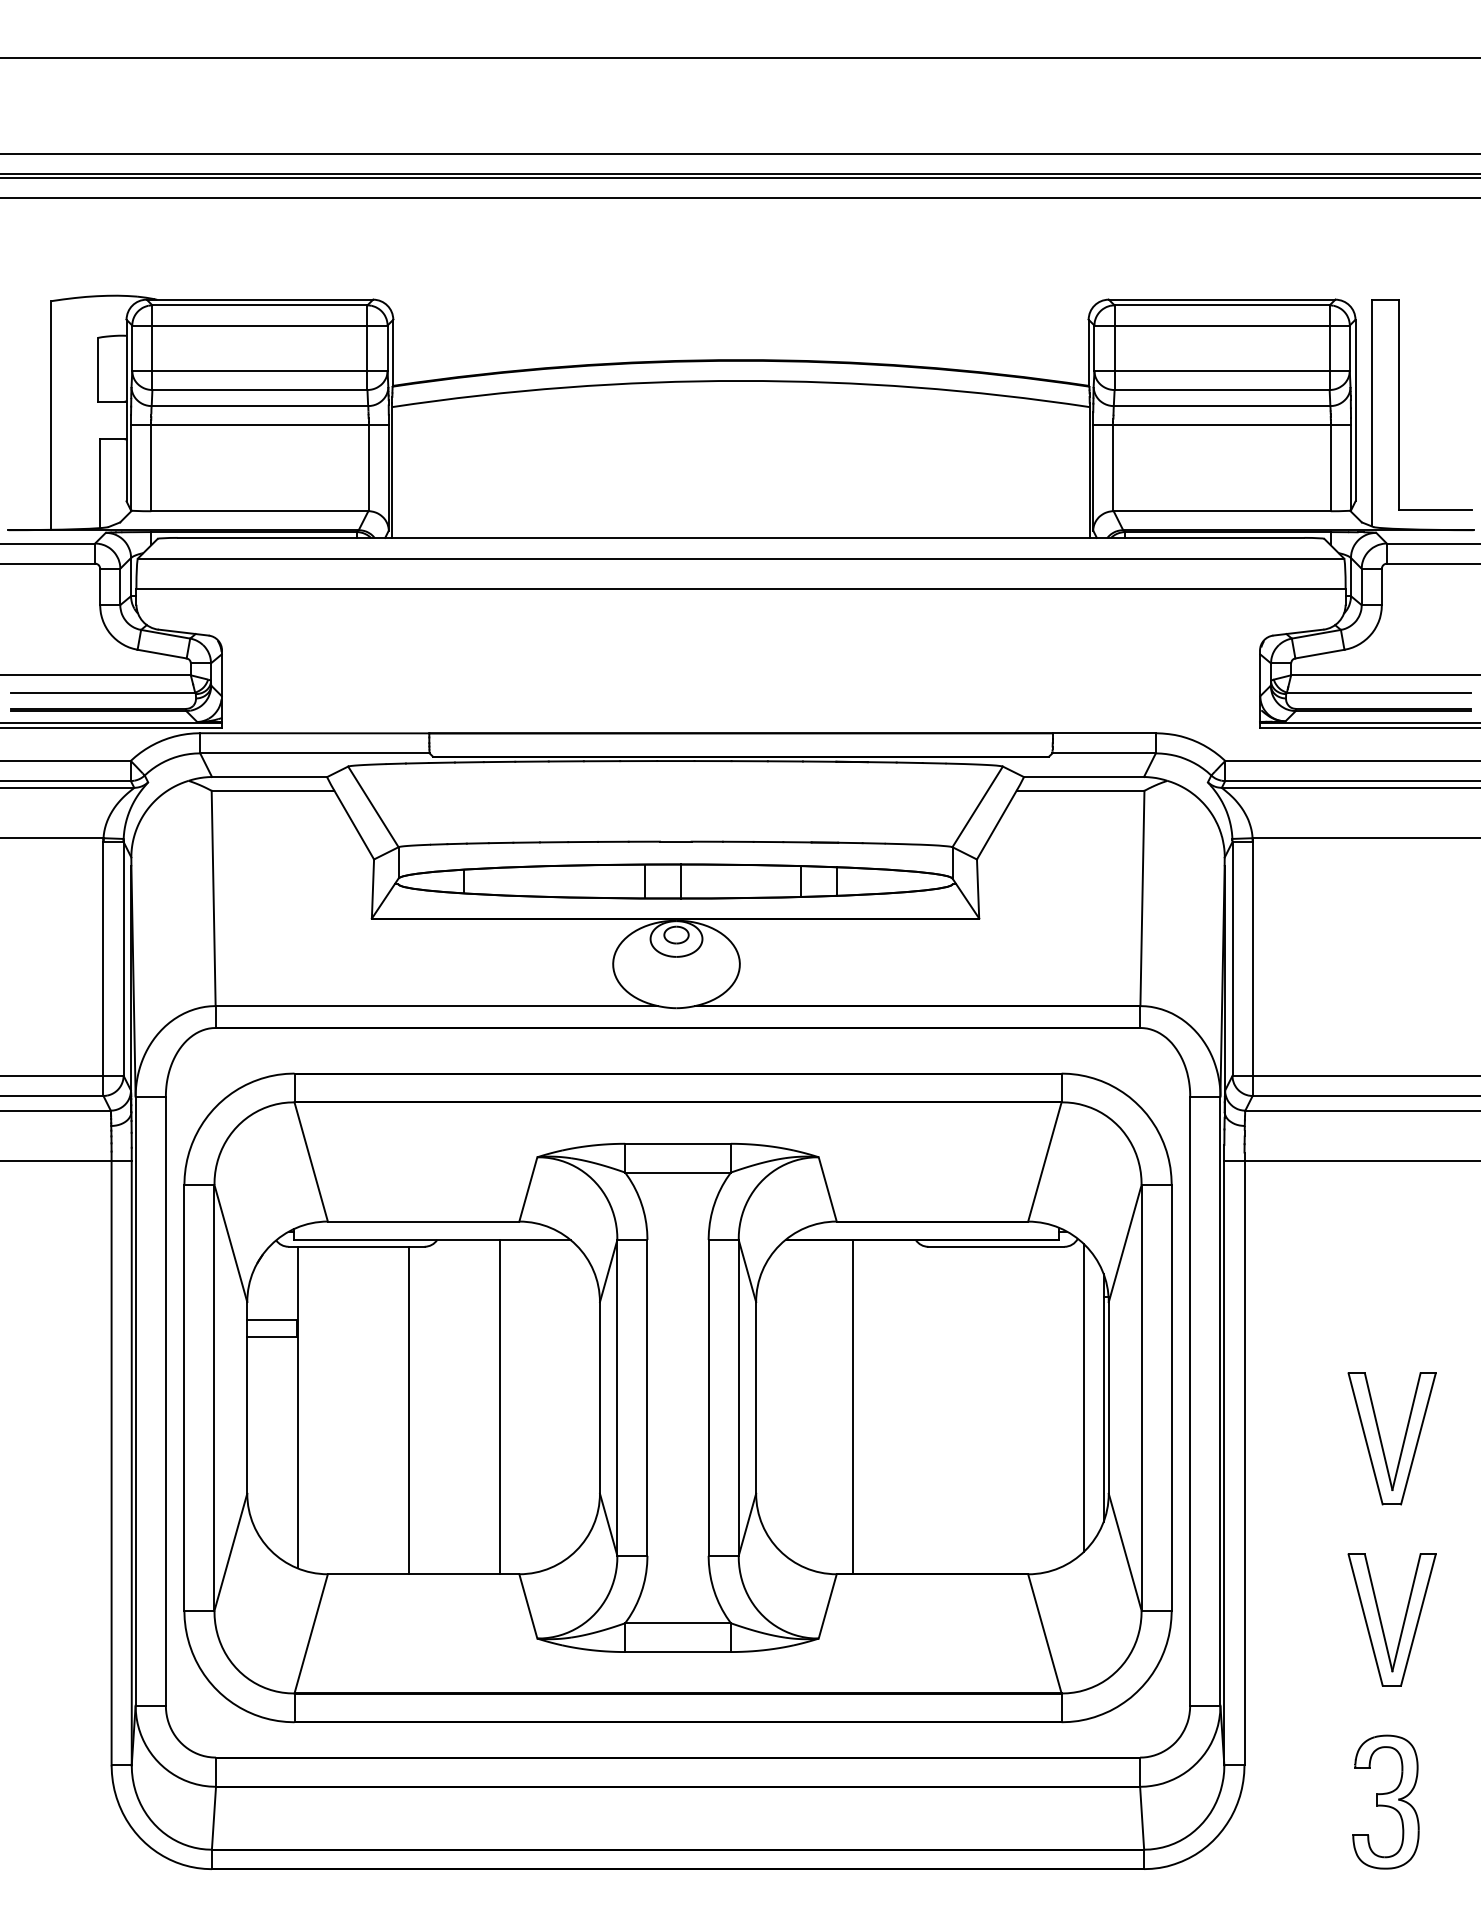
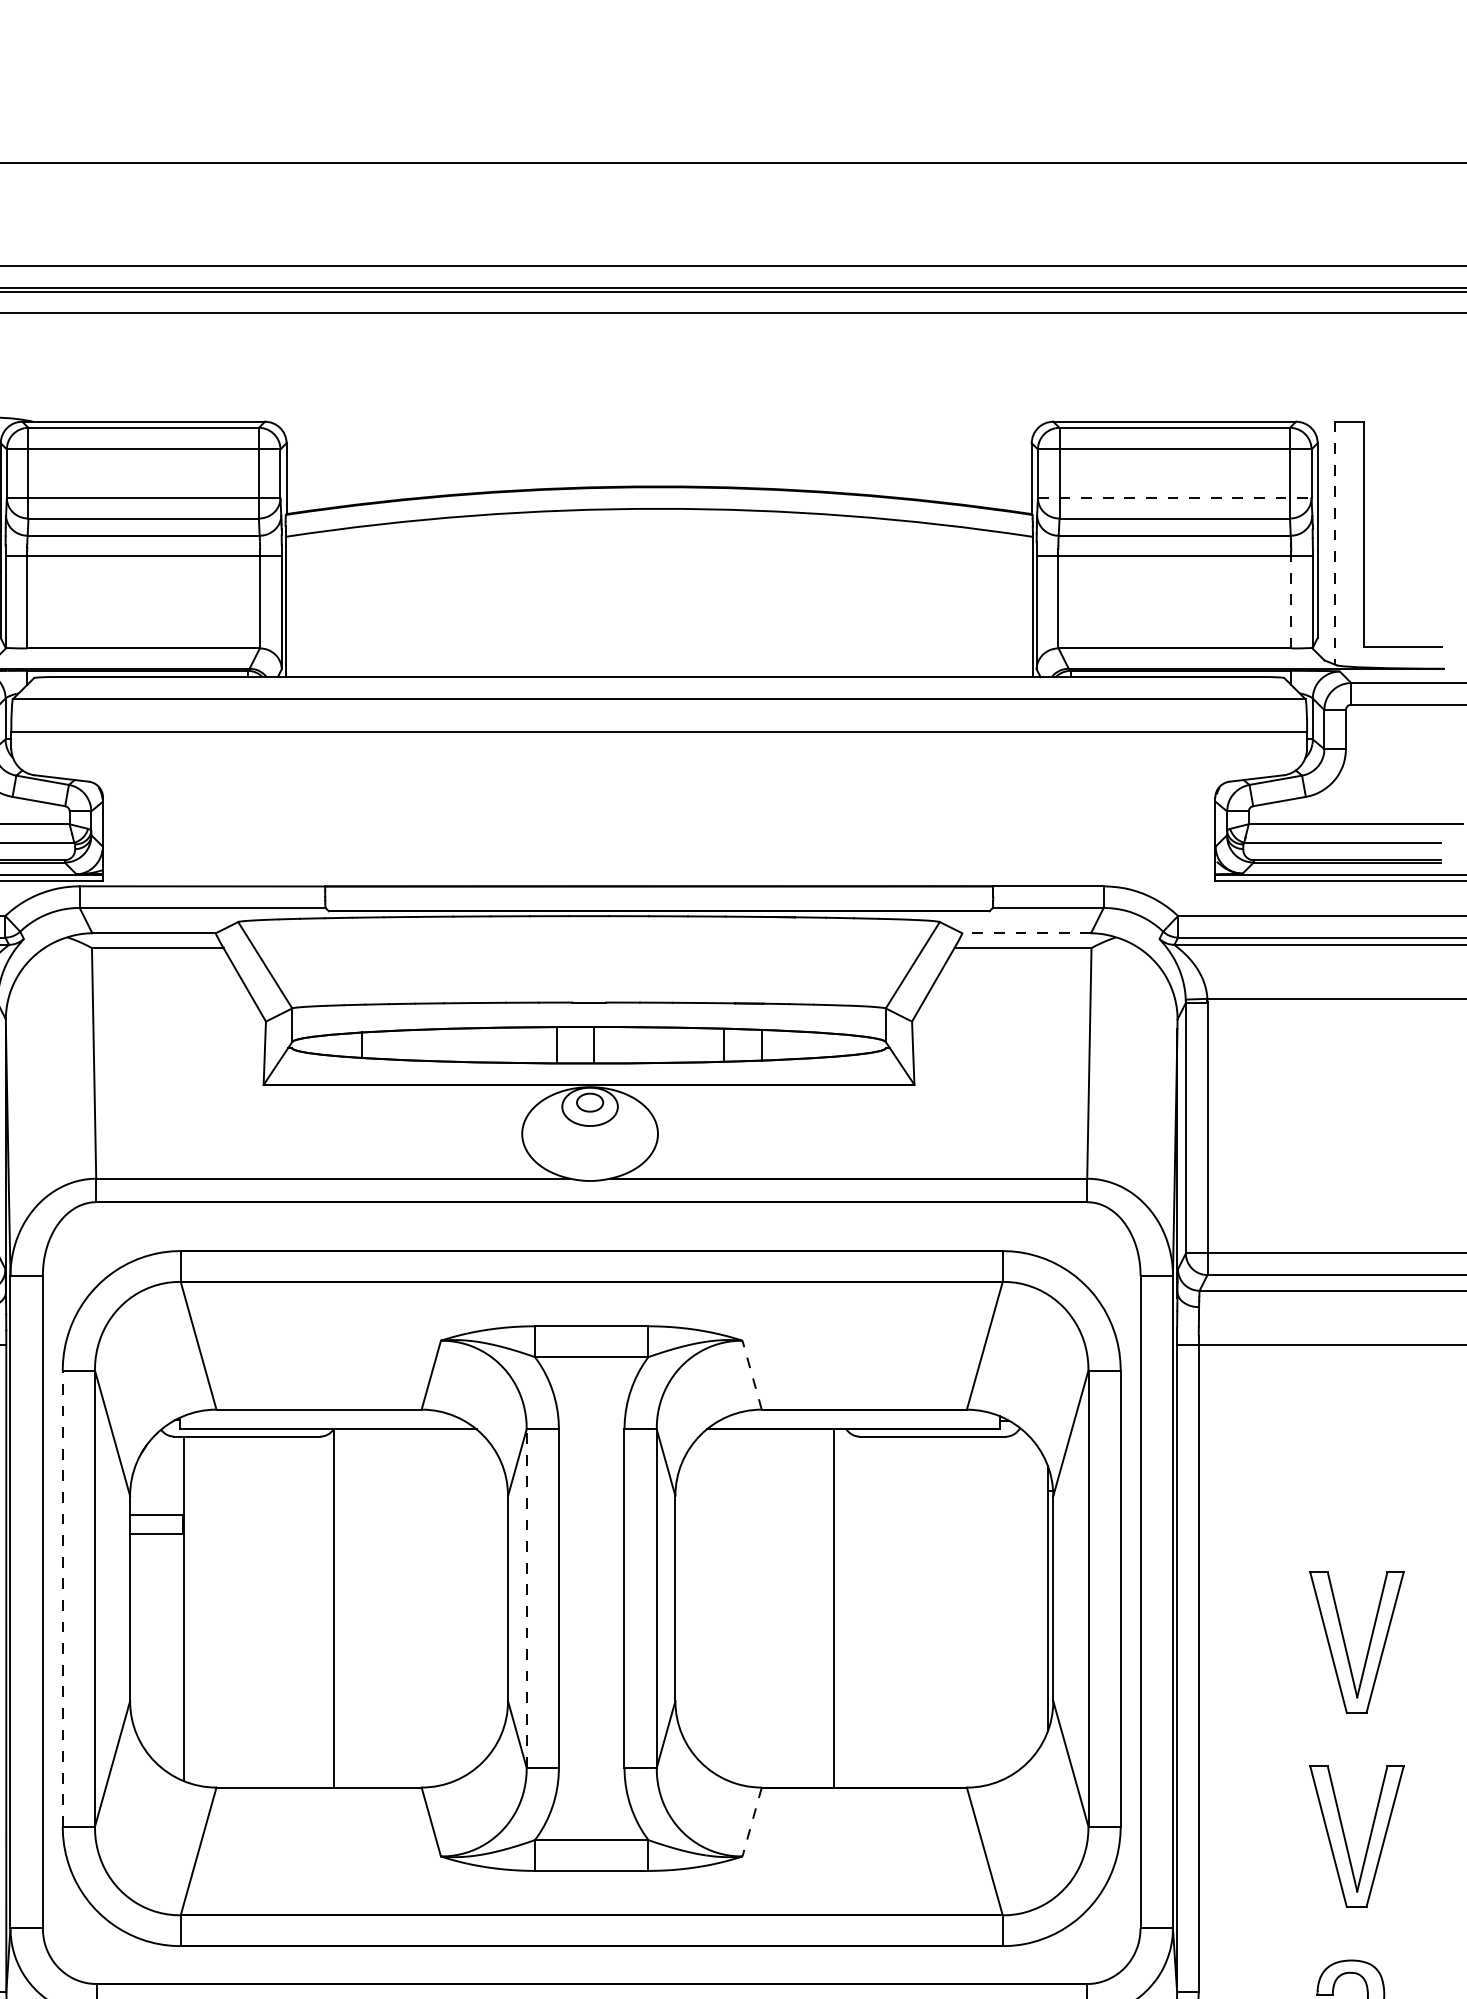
line: (1222, 371) -> (1175, 498), solid -> dashed
line: (1371, 413) -> (1334, 543), solid -> dashed
line: (1330, 467) -> (1290, 601), solid -> dashed
line: (1083, 776) -> (1026, 932), solid -> dashed
line: (827, 1188) -> (751, 1374), solid -> dashed
line: (184, 1397) -> (62, 1598), solid -> dashed
line: (617, 1397) -> (526, 1598), solid -> dashed
line: (1083, 1397) -> (1026, 1598), removed
line: (500, 1406) -> (333, 1607), moved
line: (852, 1406) -> (833, 1607), moved
line: (408, 1410) -> (302, 1612), removed
line: (827, 1606) -> (751, 1822), solid -> dashed

